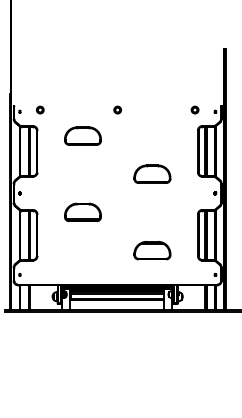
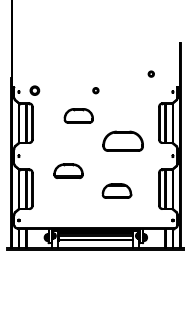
part: (40, 109) -> (35, 90), size x1.6
part: (194, 109) -> (150, 73), moved
part: (82, 135) -> (78, 115), moved
part: (152, 173) -> (123, 140), size x1.4
part: (152, 250) -> (117, 190), moved

